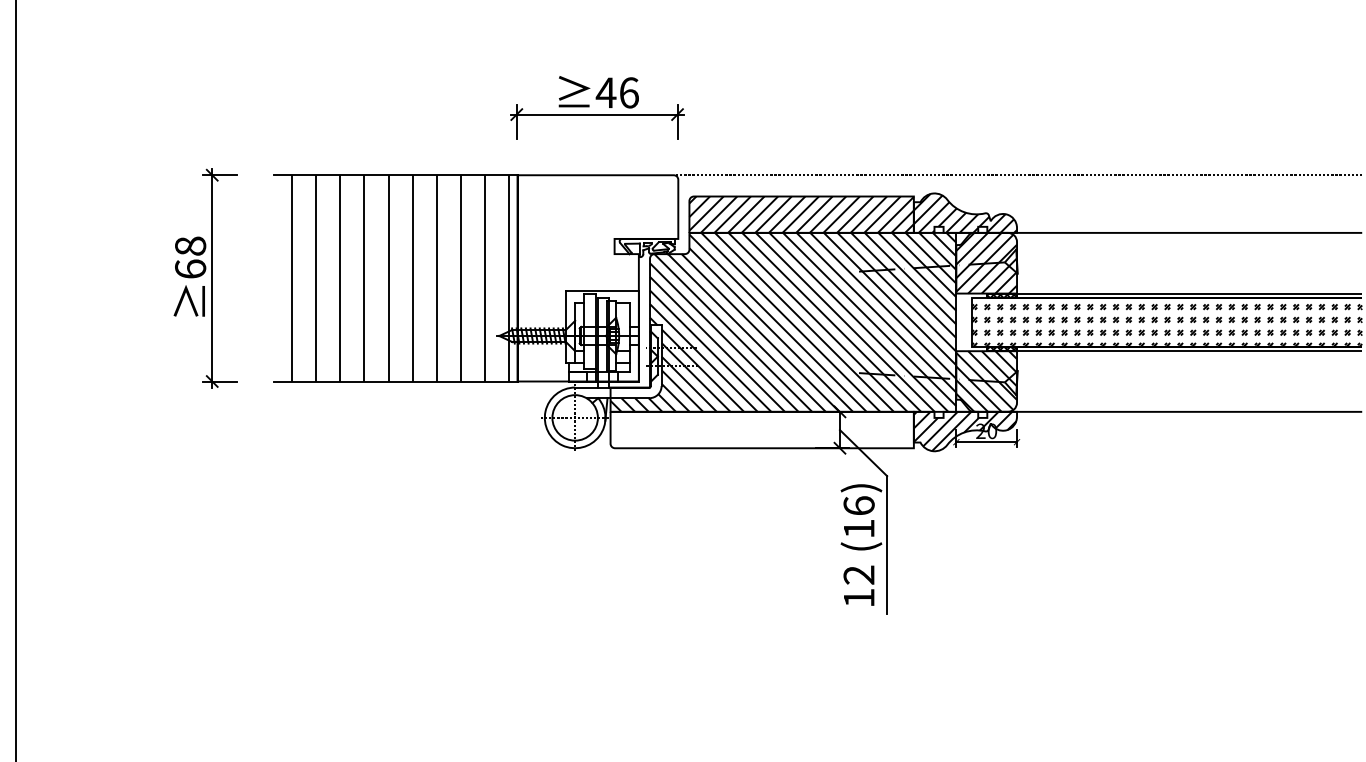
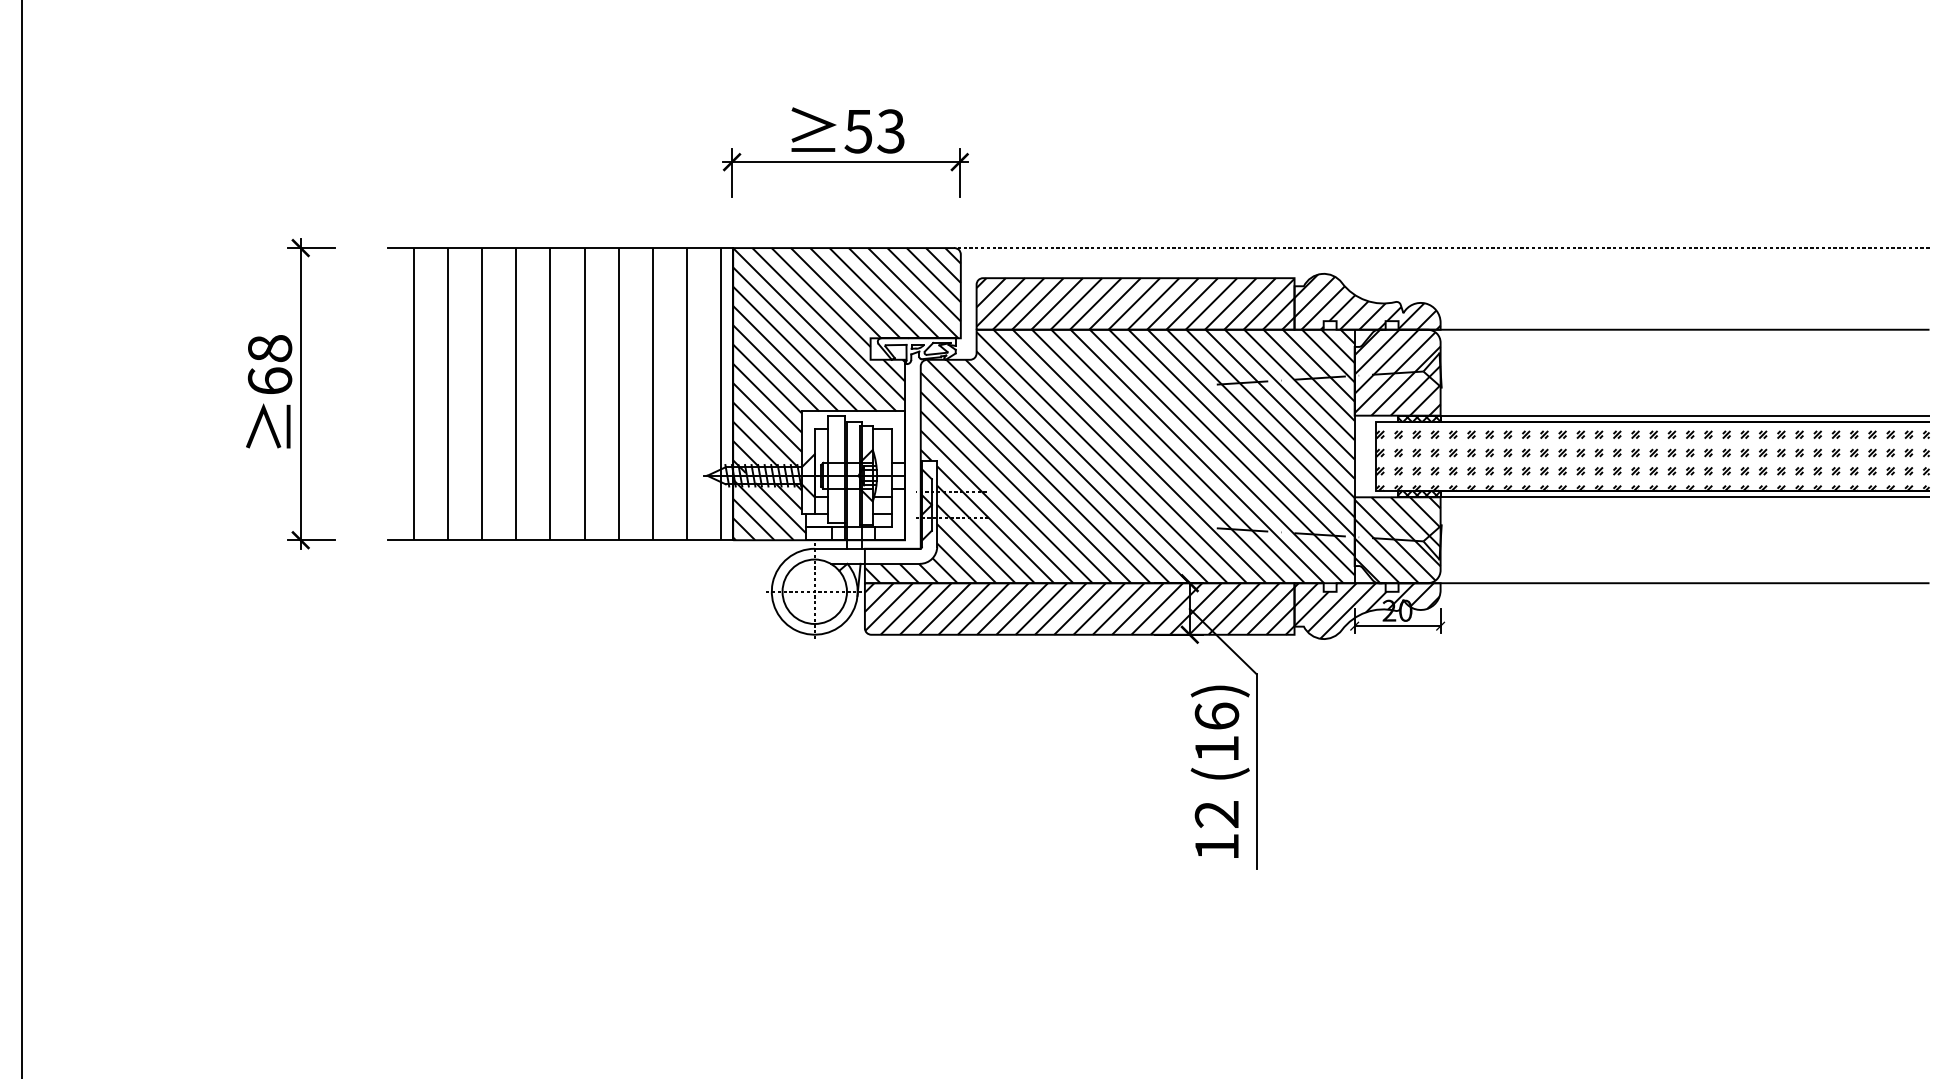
text: (616, 92) -> (873, 130), 46 -> 53
hatch: (597, 278) -> (846, 394), added
hatch: (761, 429) -> (1078, 608), added

